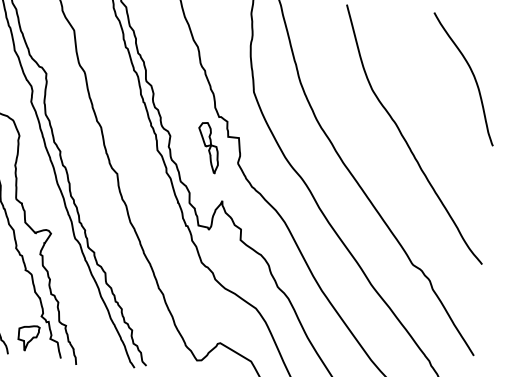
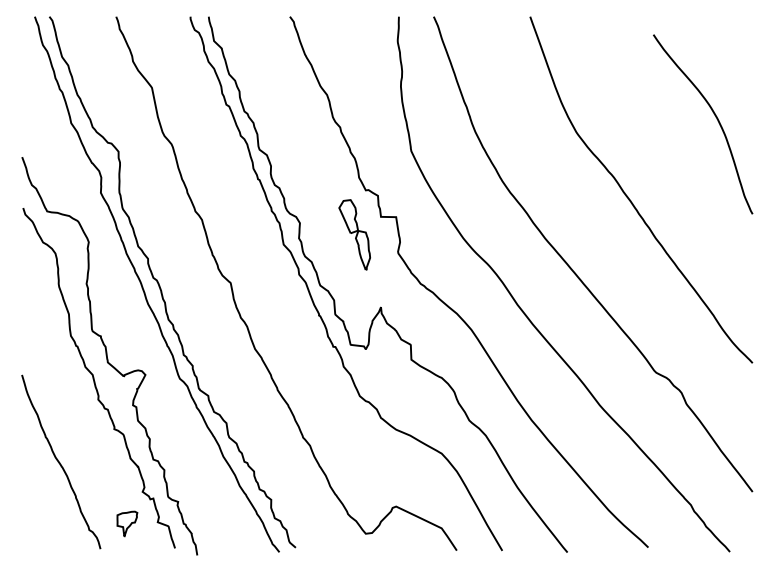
curve: (472, 75) -> (715, 117), moved
part: (28, 337) -> (127, 523), size x0.7

